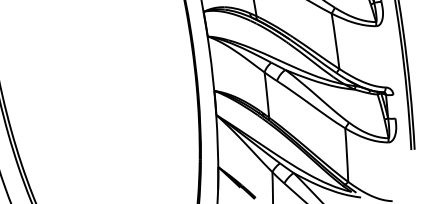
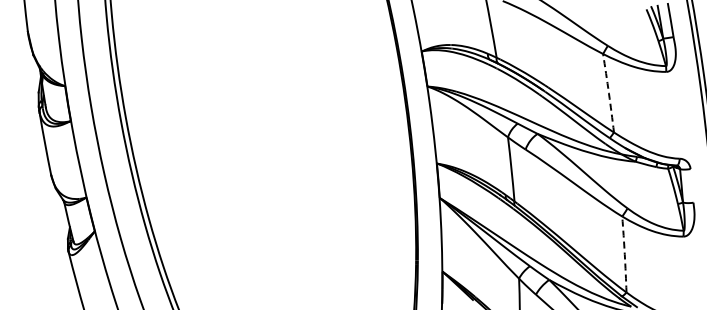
arc: (335, 41) -> (608, 93), solid -> dashed
arc: (346, 155) -> (624, 254), solid -> dashed

